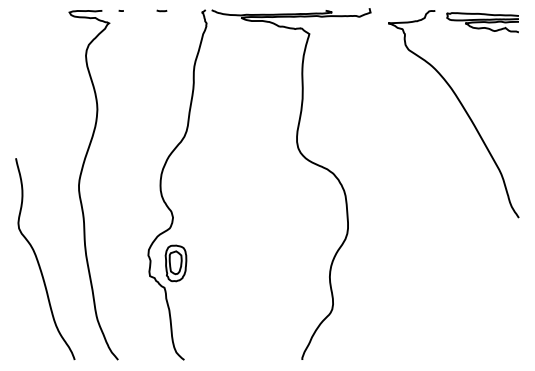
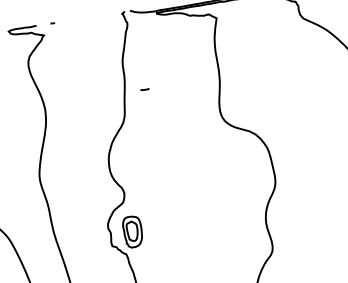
curve: (161, 10) -> (144, 89), moved

